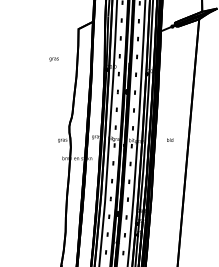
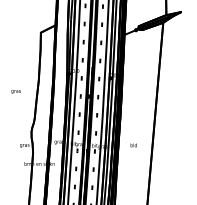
text: (53, 59) -> (15, 91), moved

